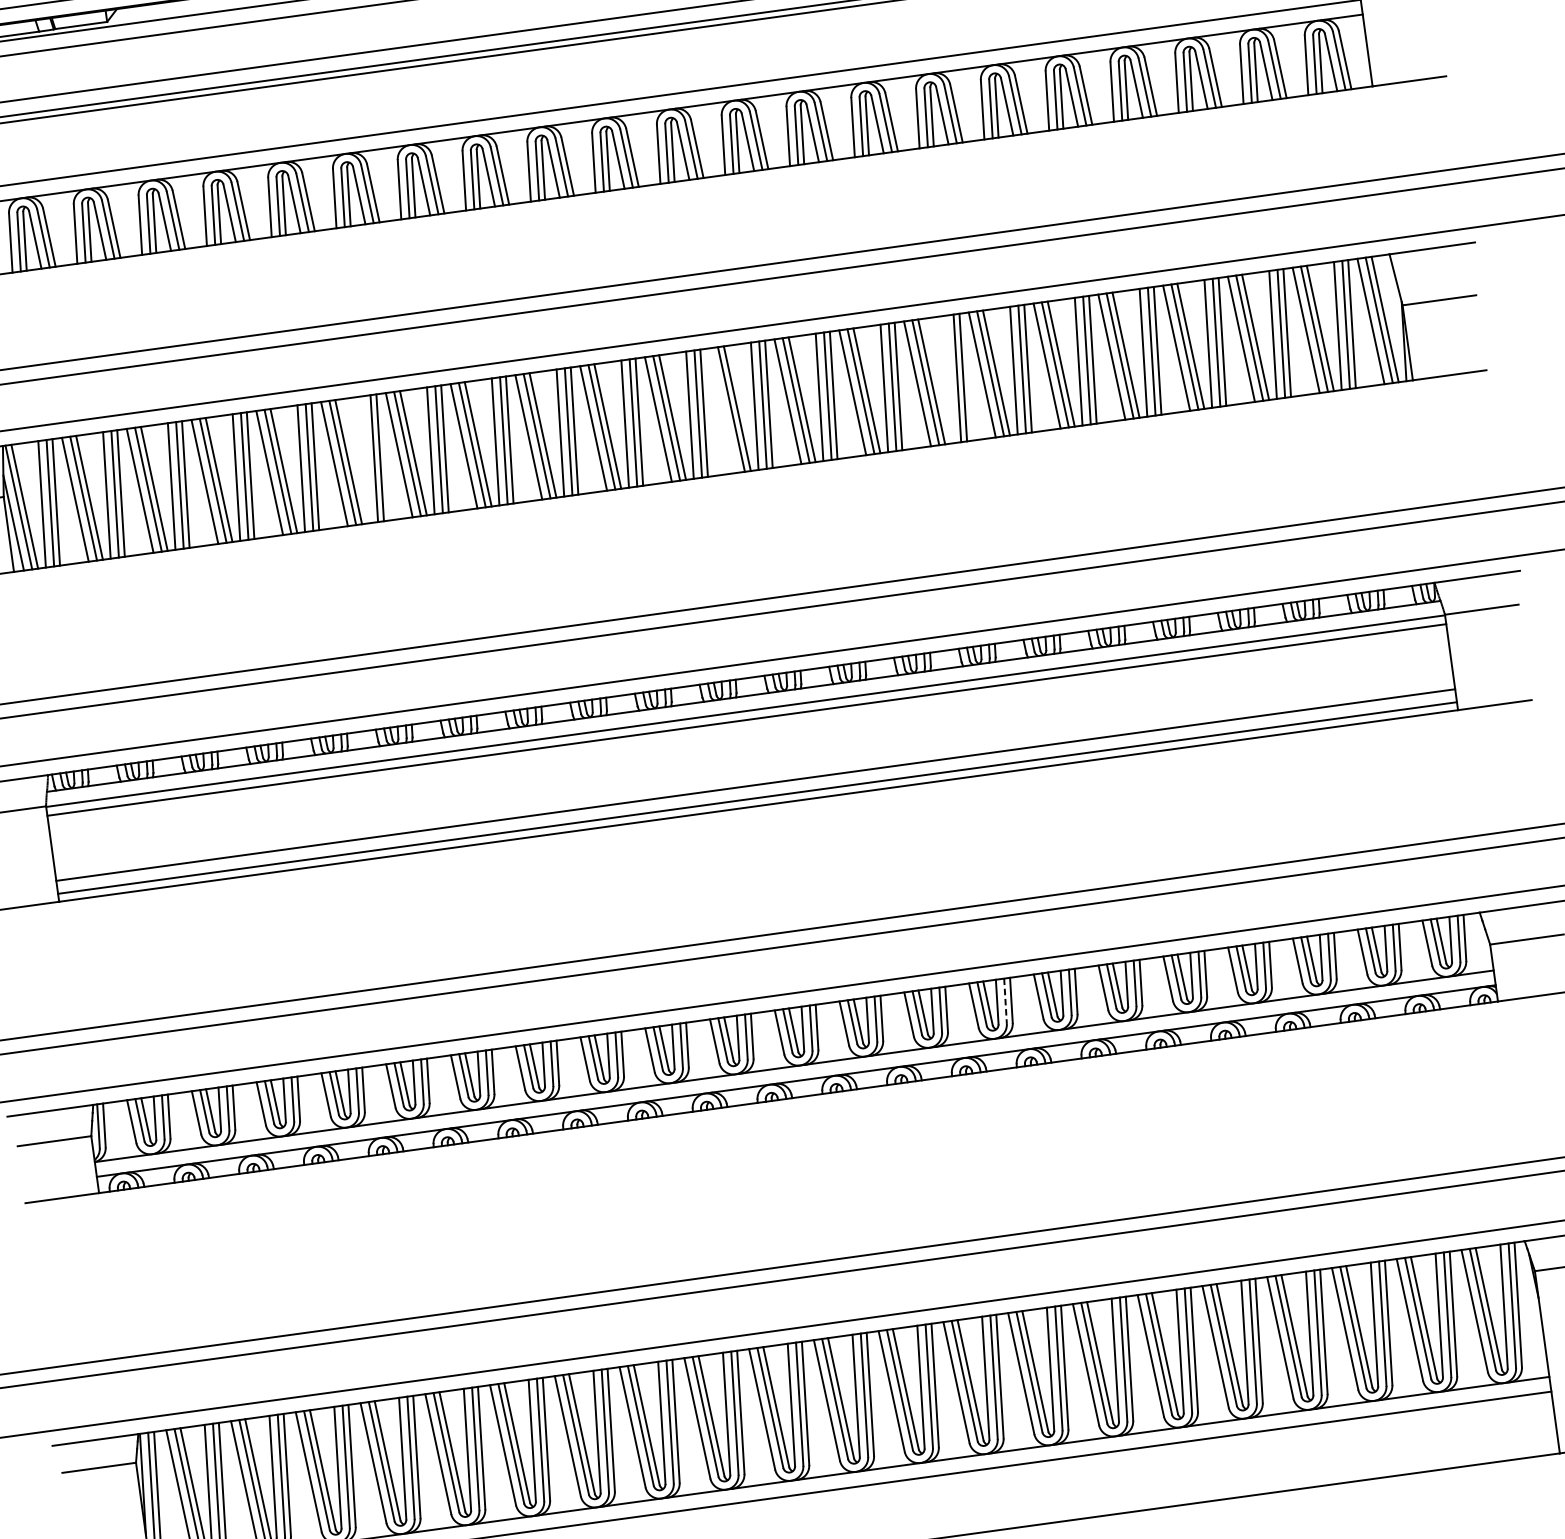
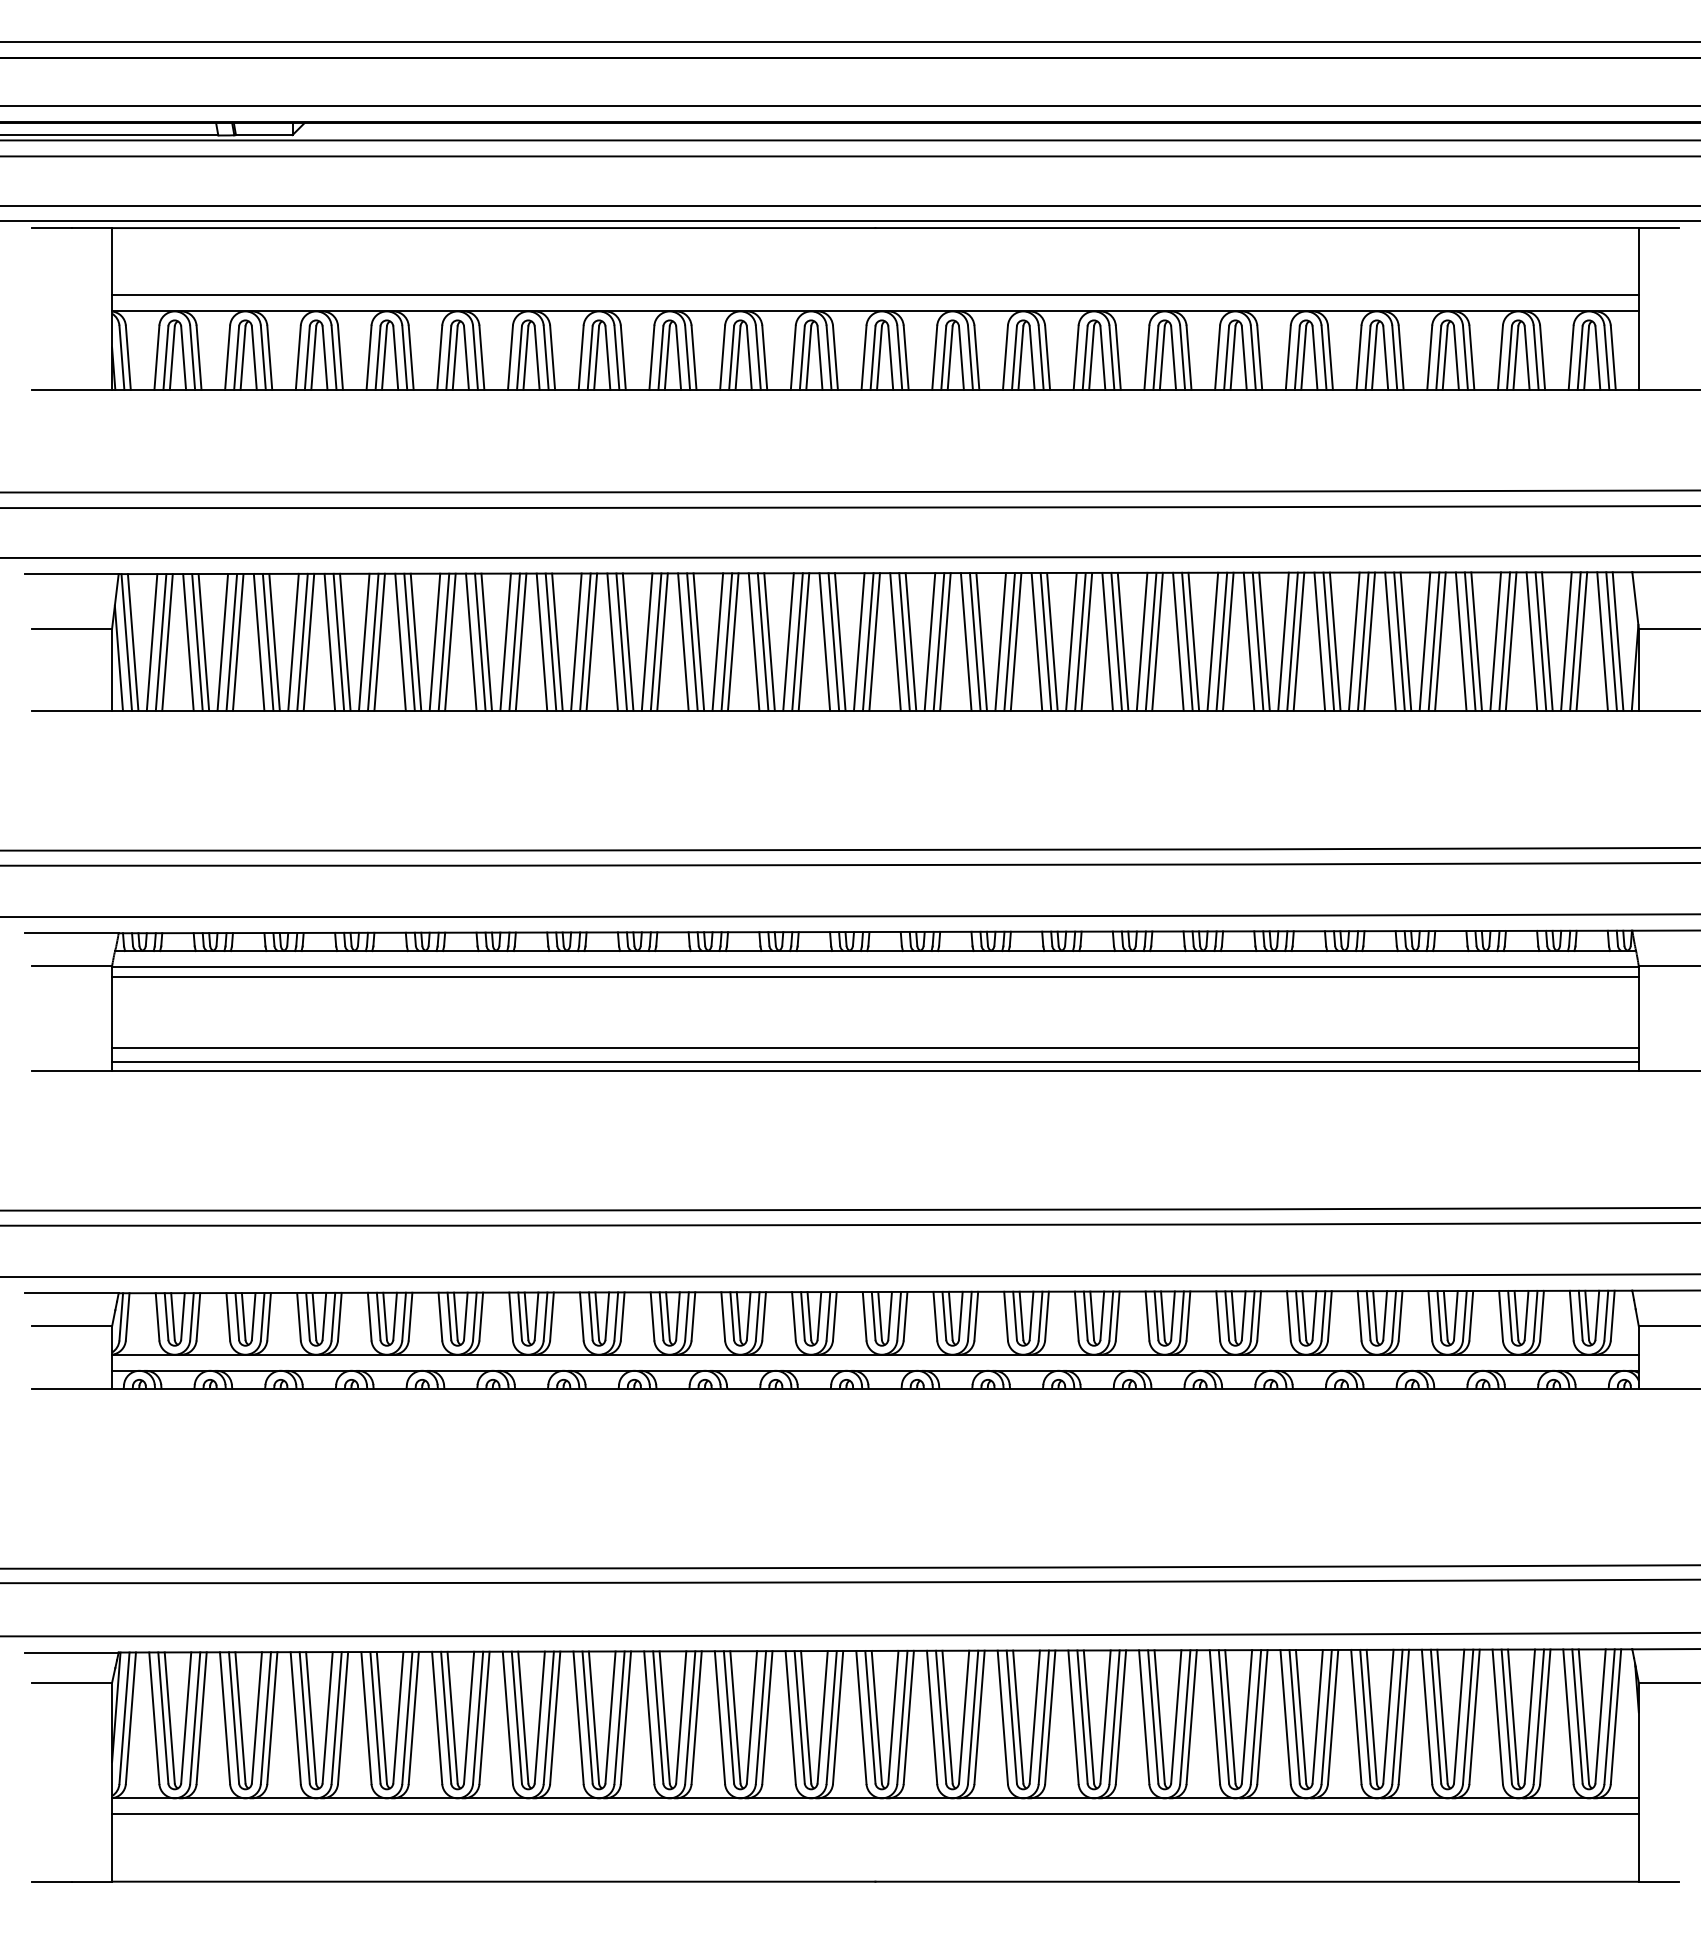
line: (948, 379) -> (1141, 641), added
line: (723, 410) -> (895, 641), added
line: (365, 459) -> (505, 641), added
line: (1005, 1001) -> (1111, 1316), dashed -> solid

